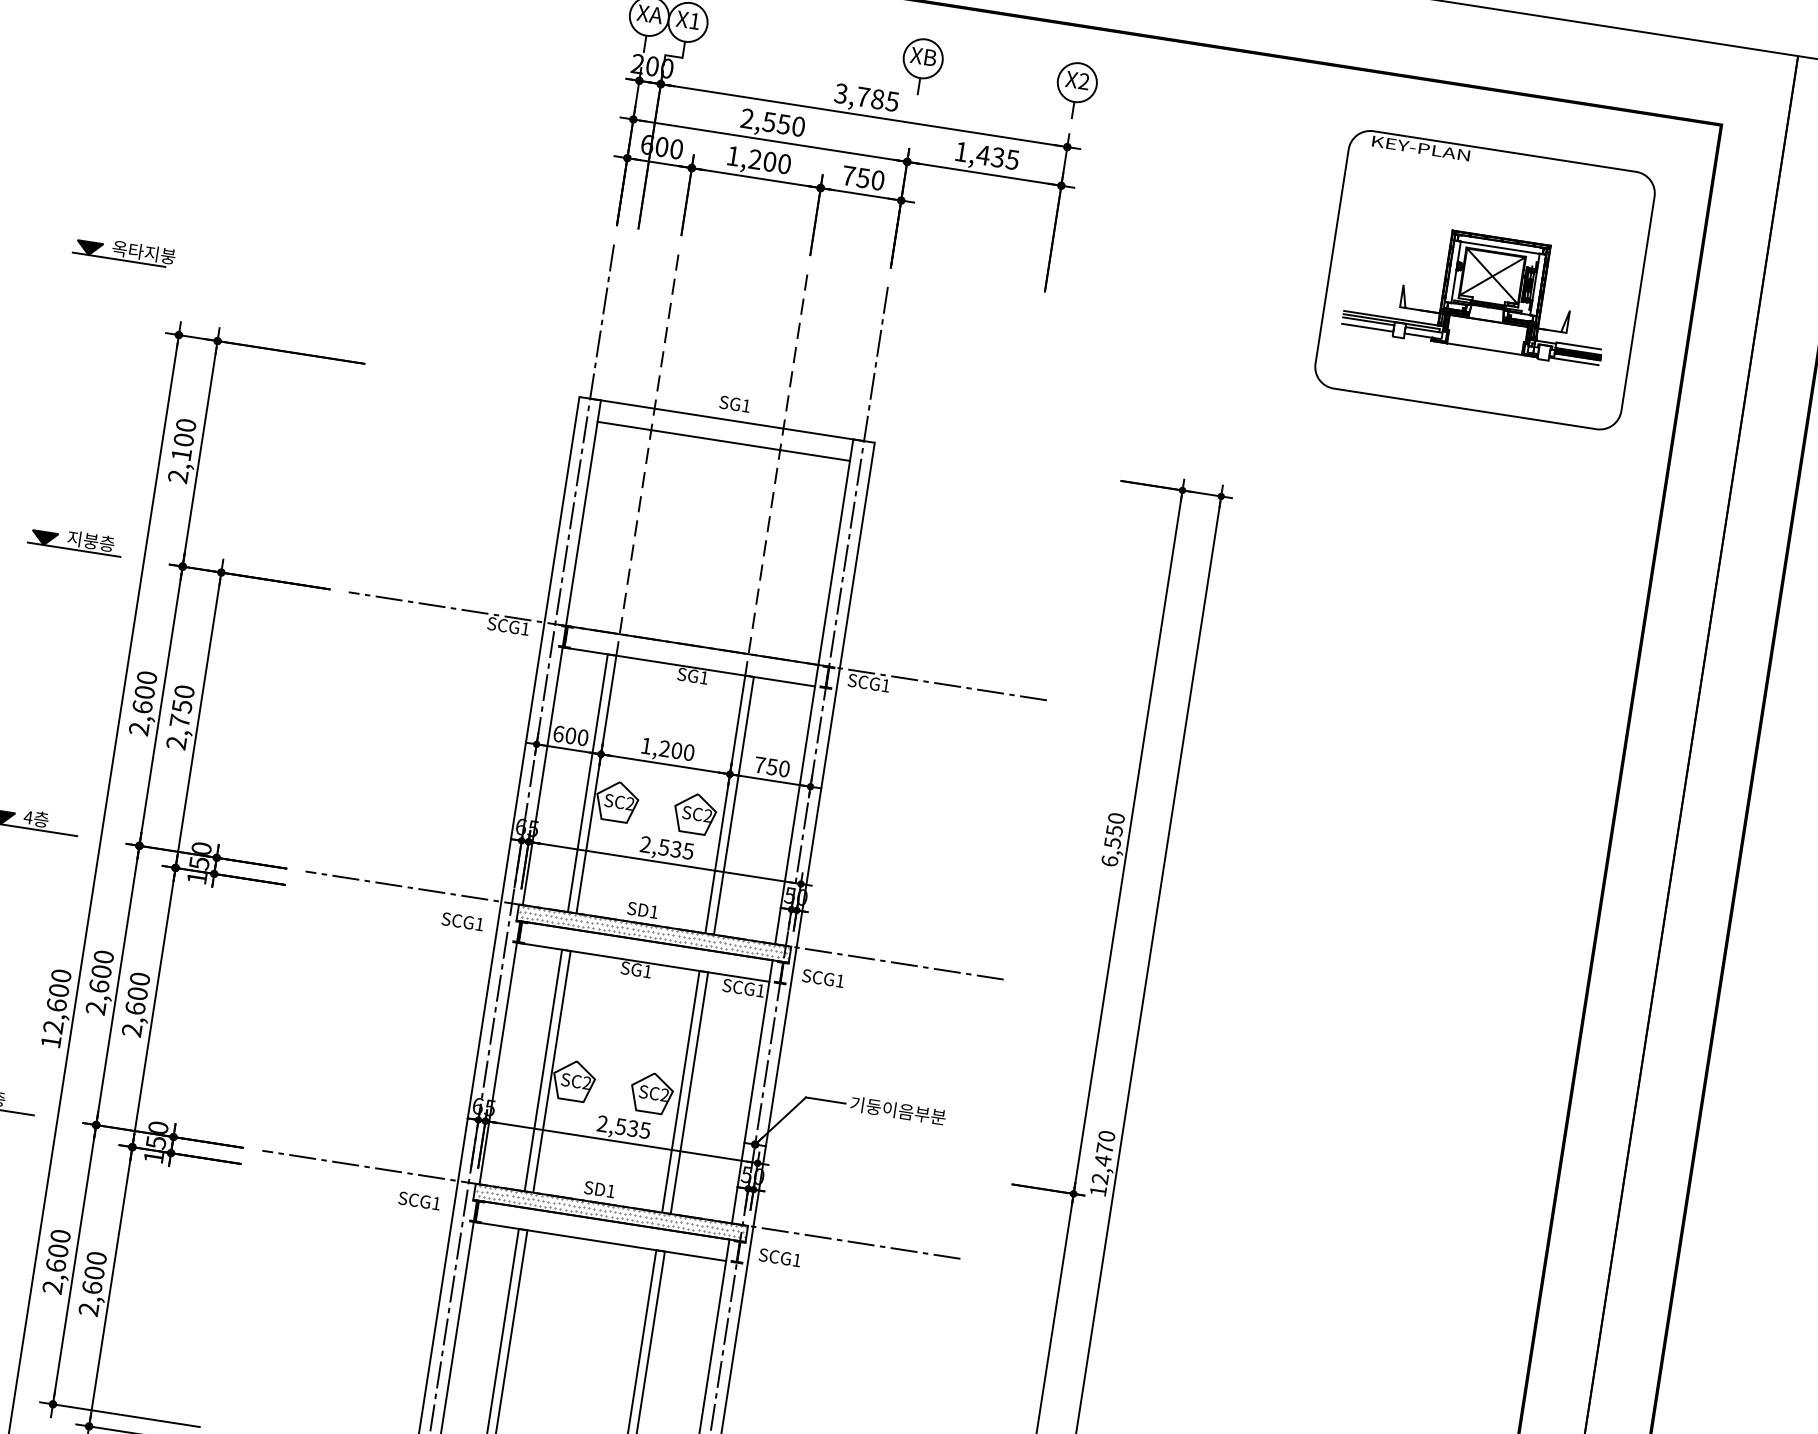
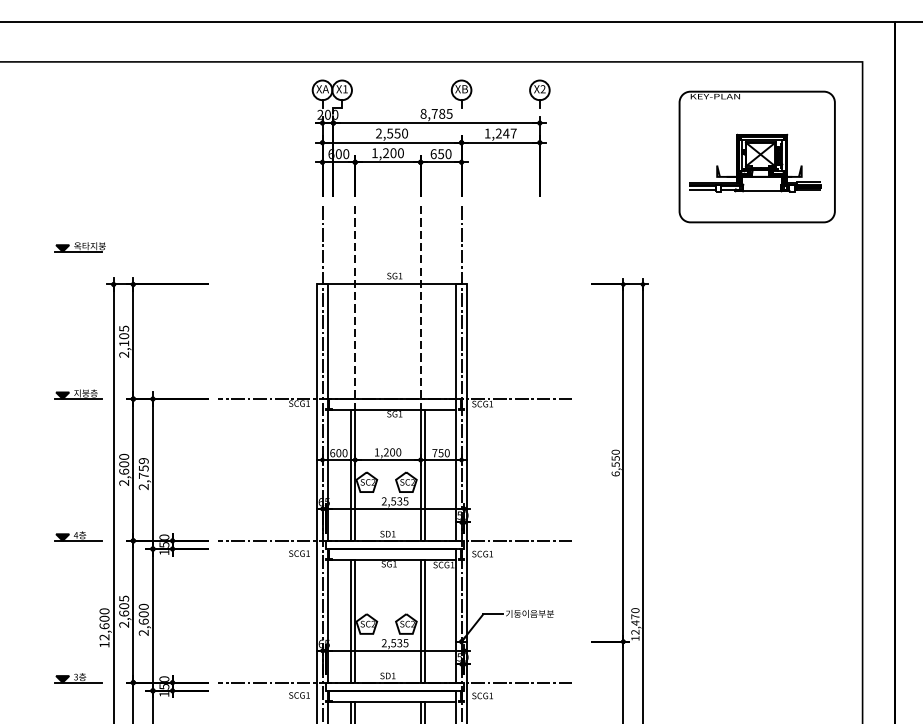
text: (841, 92) -> (423, 113), 3,785 -> 8,785
text: (996, 157) -> (505, 133), 1,435 -> 1,247
text: (848, 176) -> (433, 154), 750 -> 650
text: (184, 424) -> (123, 328), 2,100 -> 2,105
line: (722, 441) -> (391, 295), removed
text: (183, 692) -> (143, 461), 2,750 -> 2,759
hatch: (654, 930) -> (395, 543), removed
text: (102, 956) -> (123, 598), 2,600 -> 2,605
hatch: (611, 1210) -> (395, 685), removed

